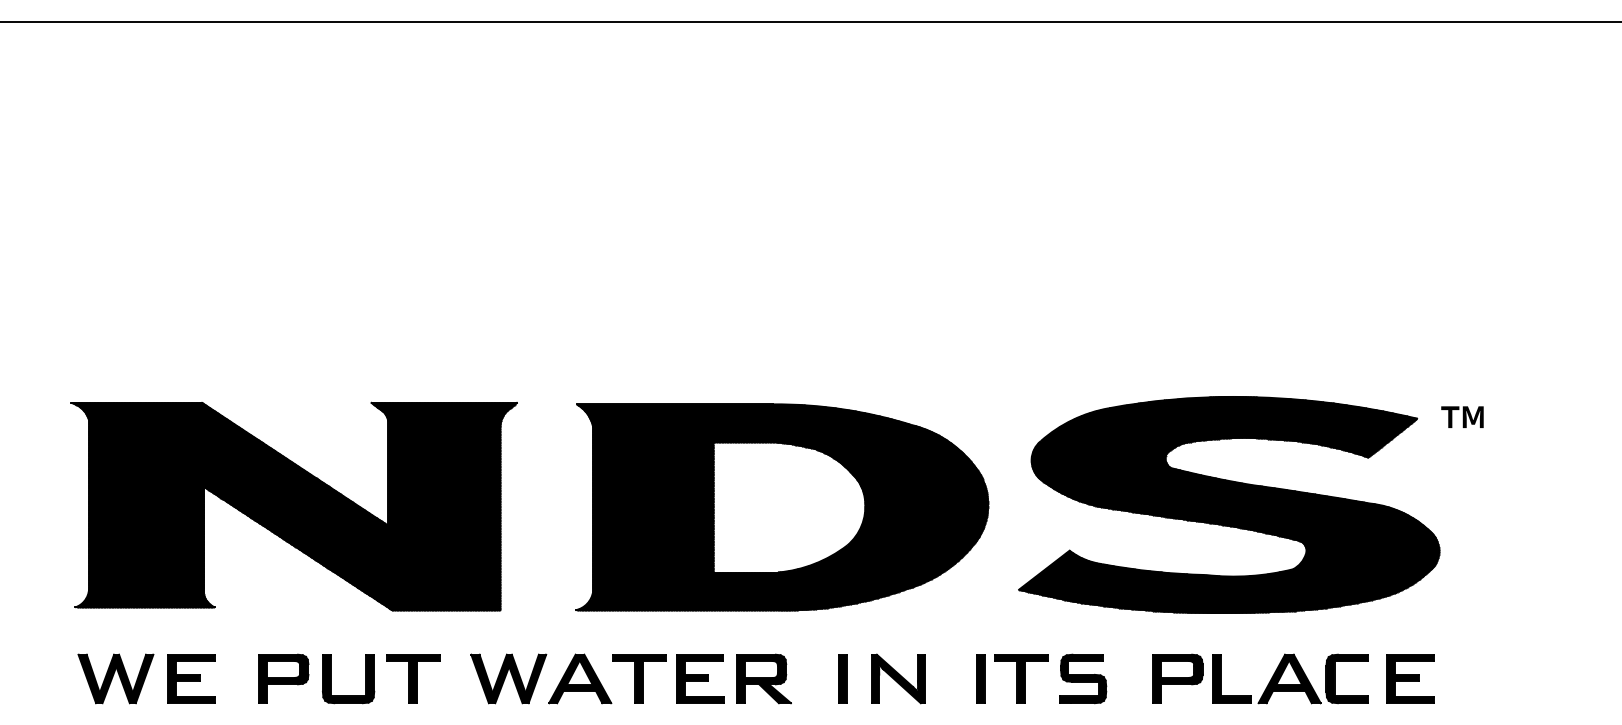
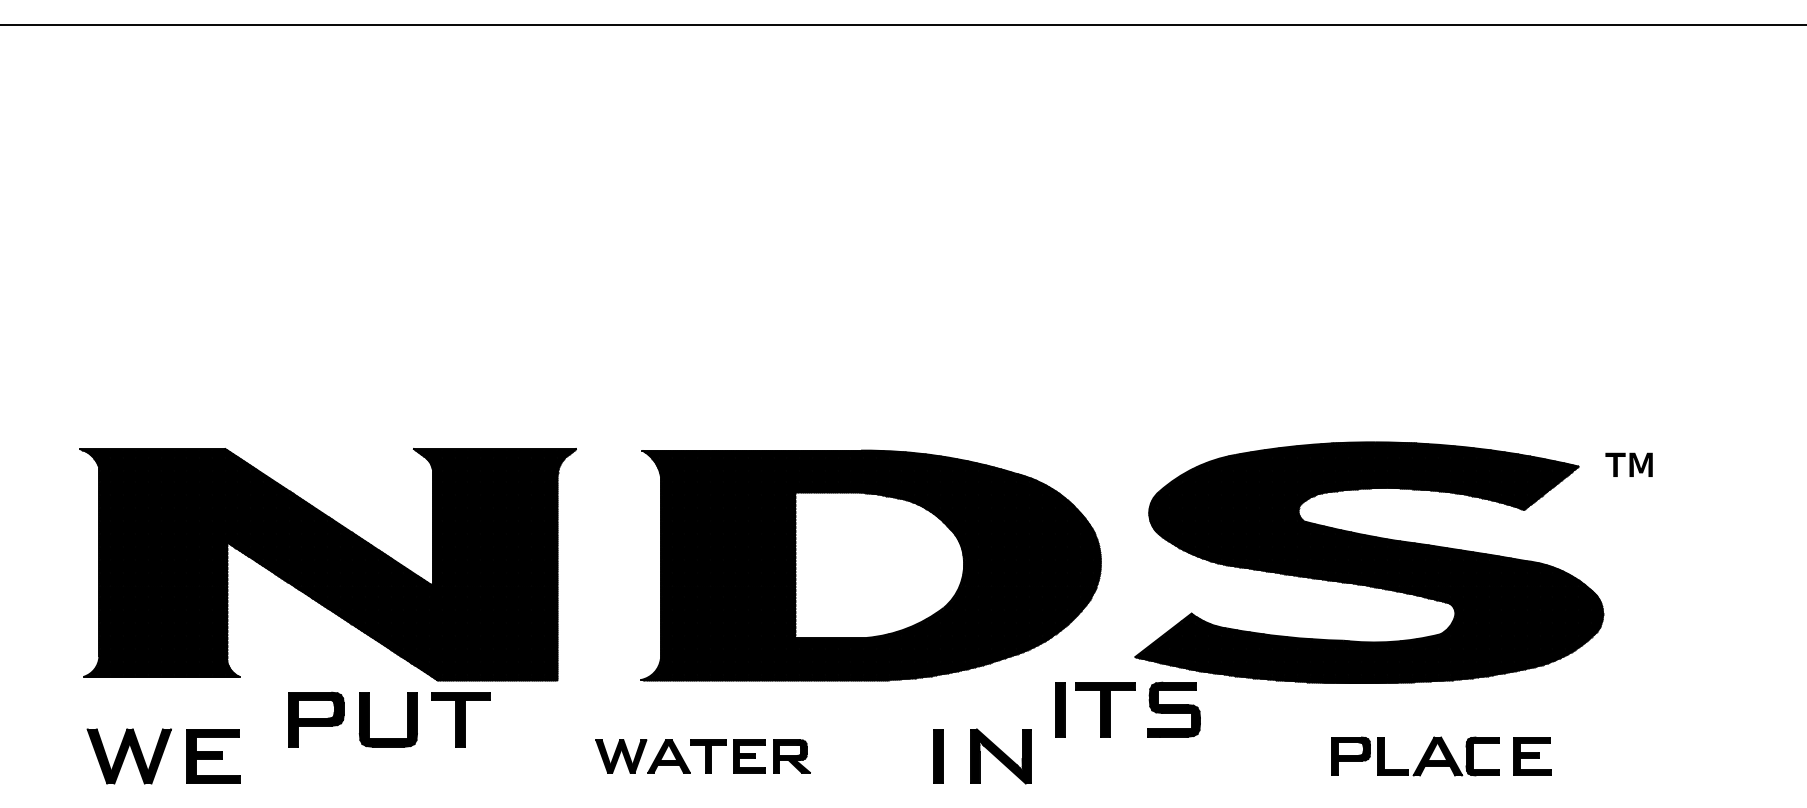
part: (365, 678) -> (407, 719), moved
part: (630, 678) -> (702, 755), size x0.6
part: (1025, 678) -> (1110, 709), moved
part: (1293, 678) -> (1440, 755), size x0.7

